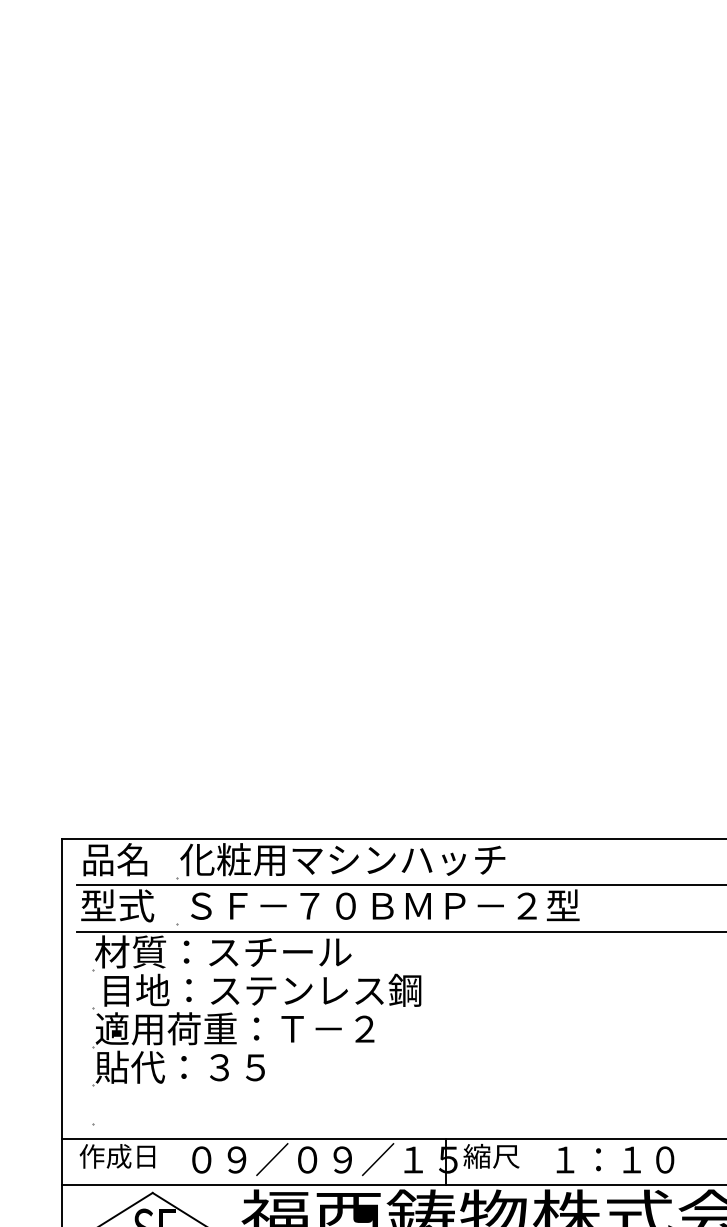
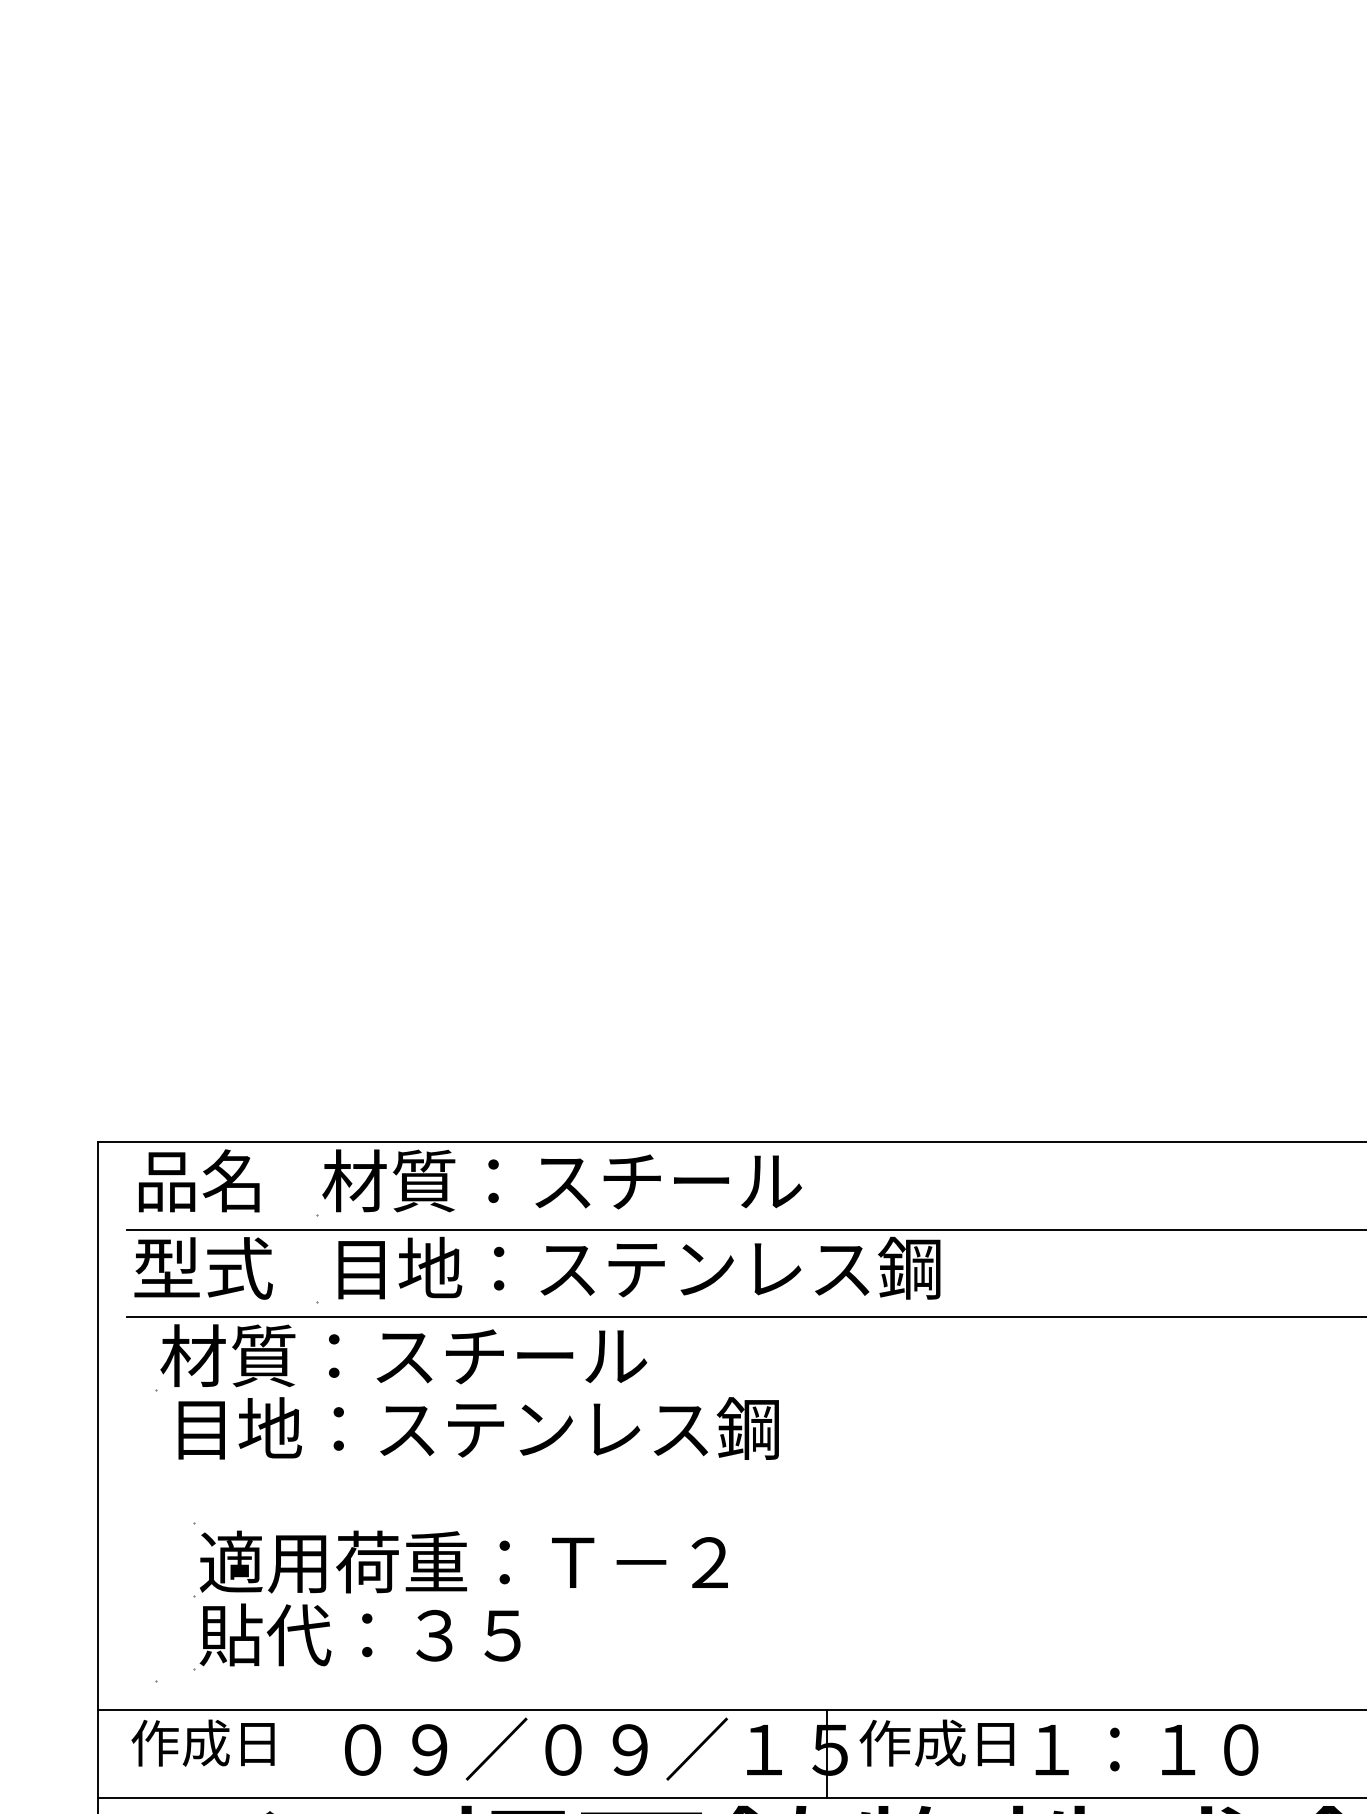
text: (342, 859) -> (629, 1180), 化粧用マシンハッチ -> 材質：スチール
text: (383, 905) -> (707, 1267), ＳＦ－７０ＢＭＰ－２型 -> 目地：ステンレス鋼
part: (233, 1046) -> (460, 1595), moved
text: (504, 1155) -> (936, 1741), 縮尺 -> 作成日

